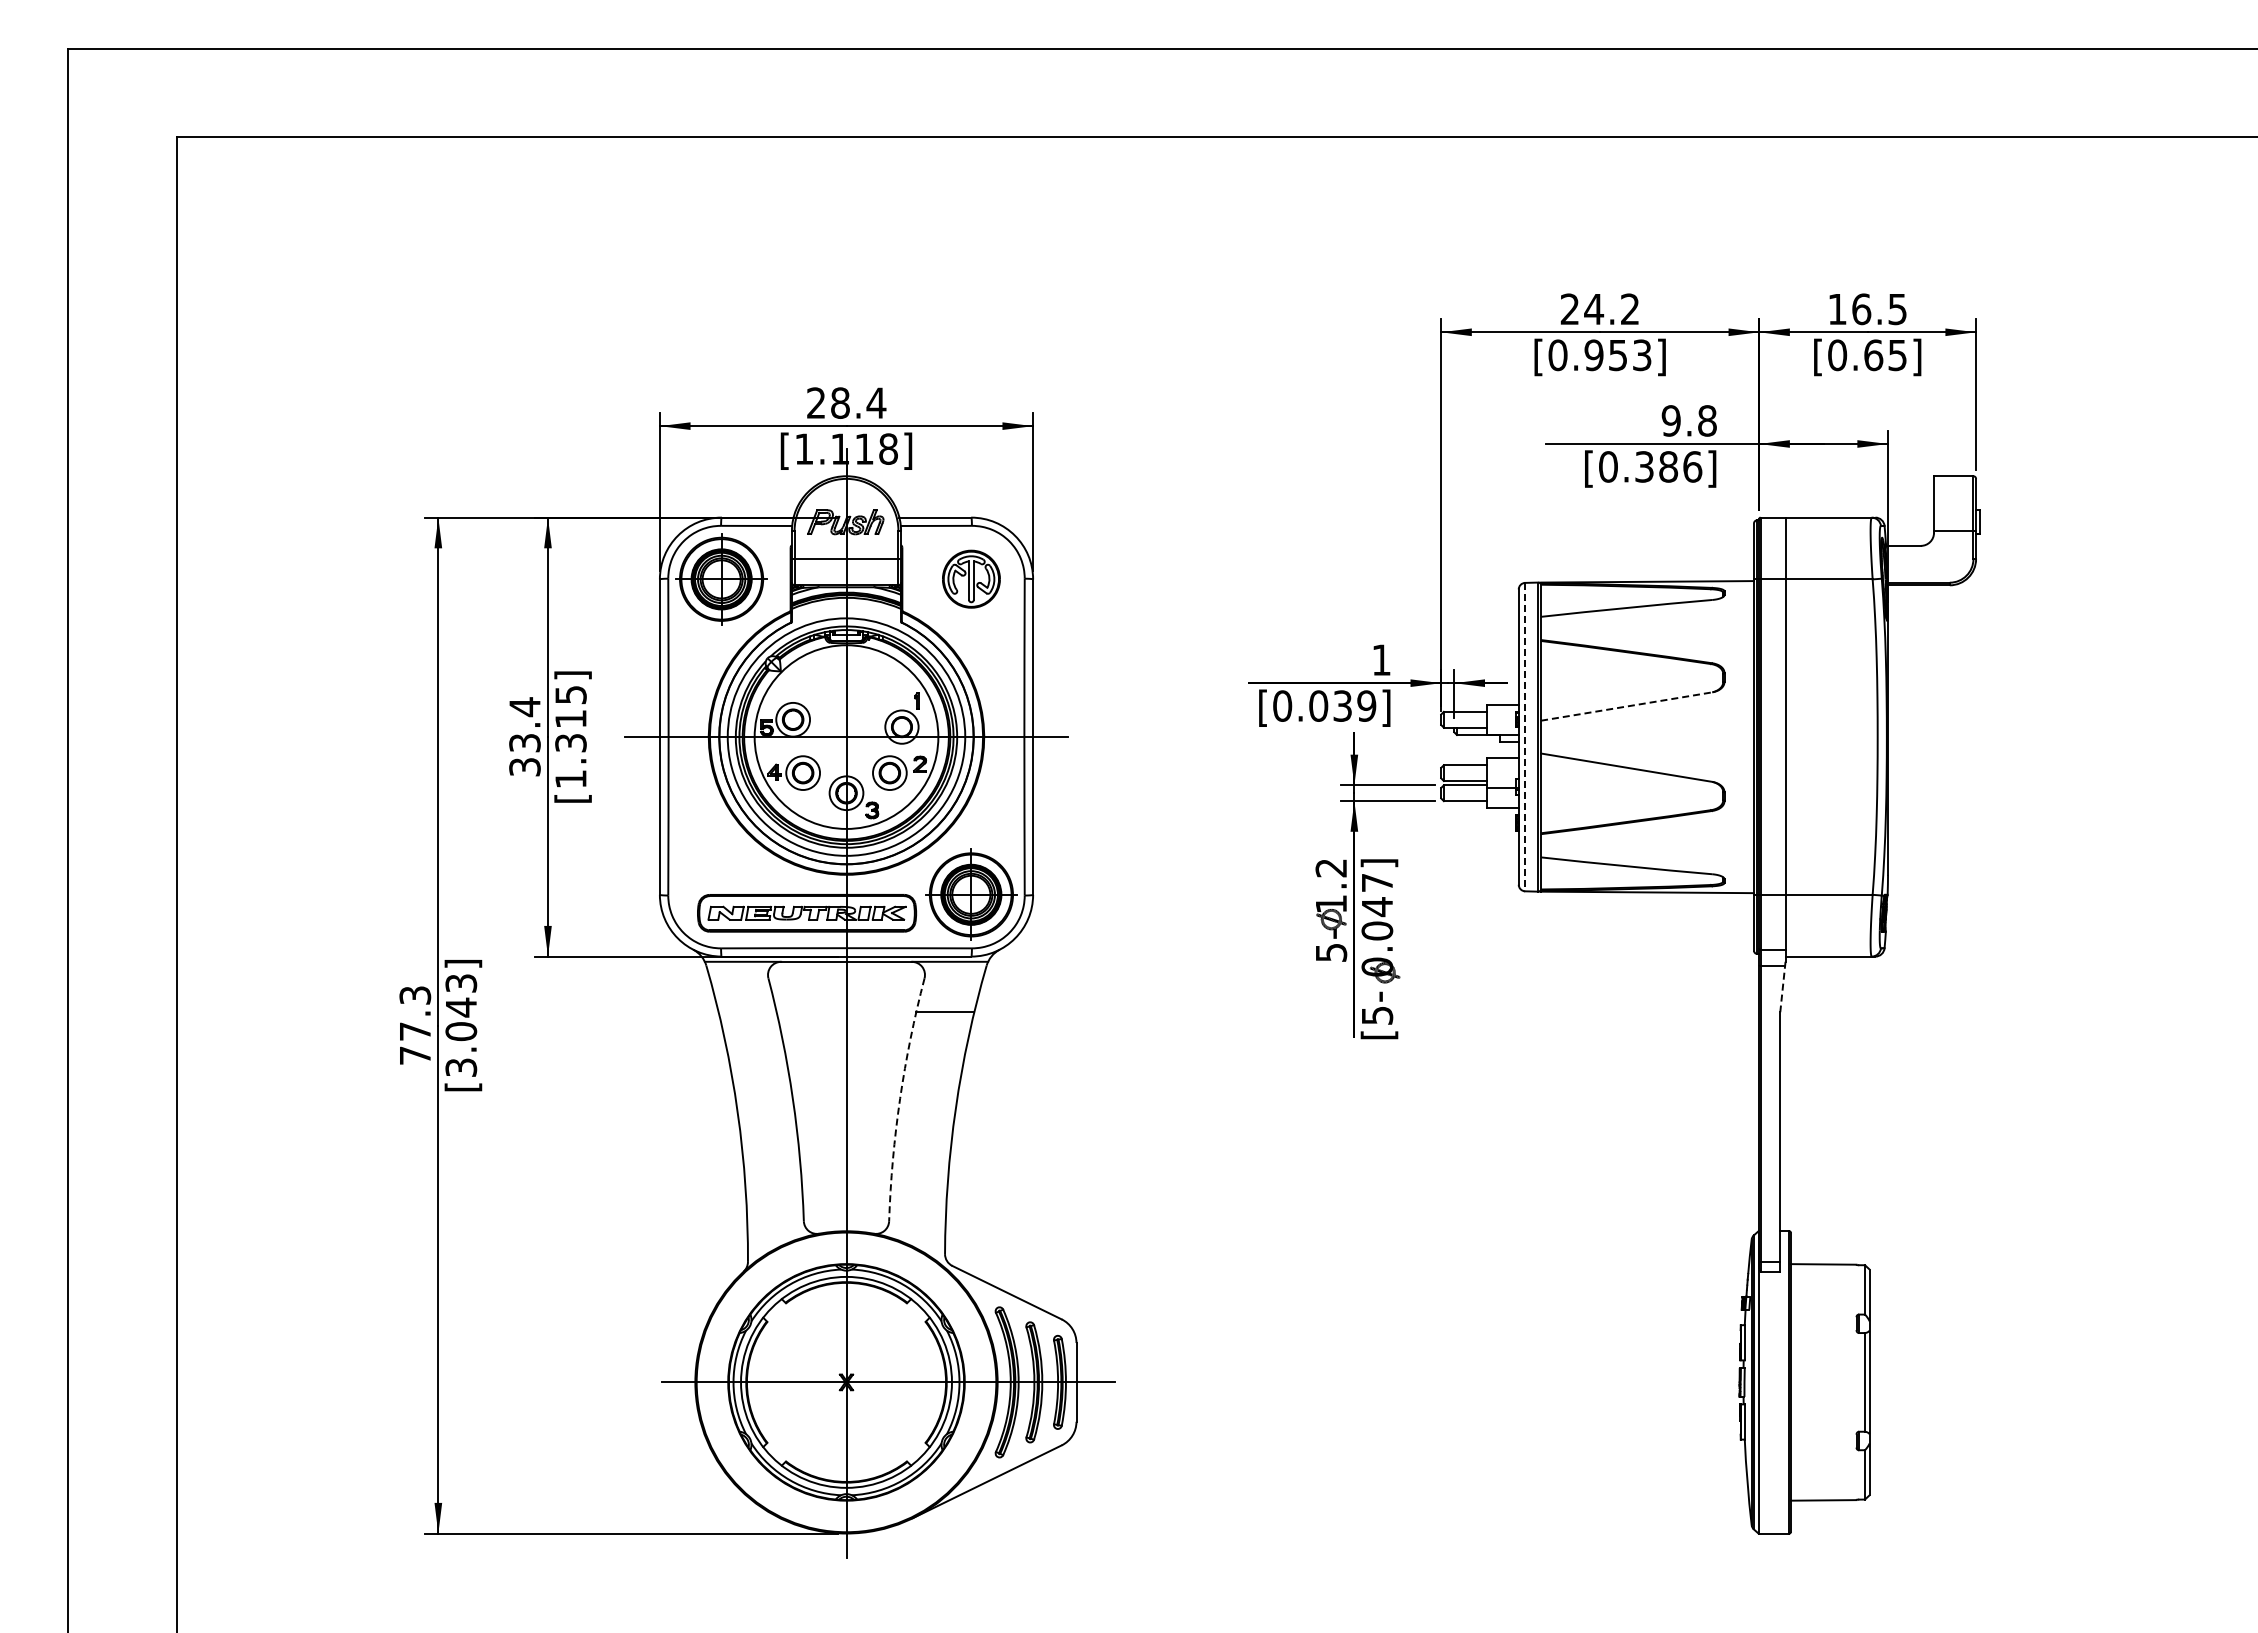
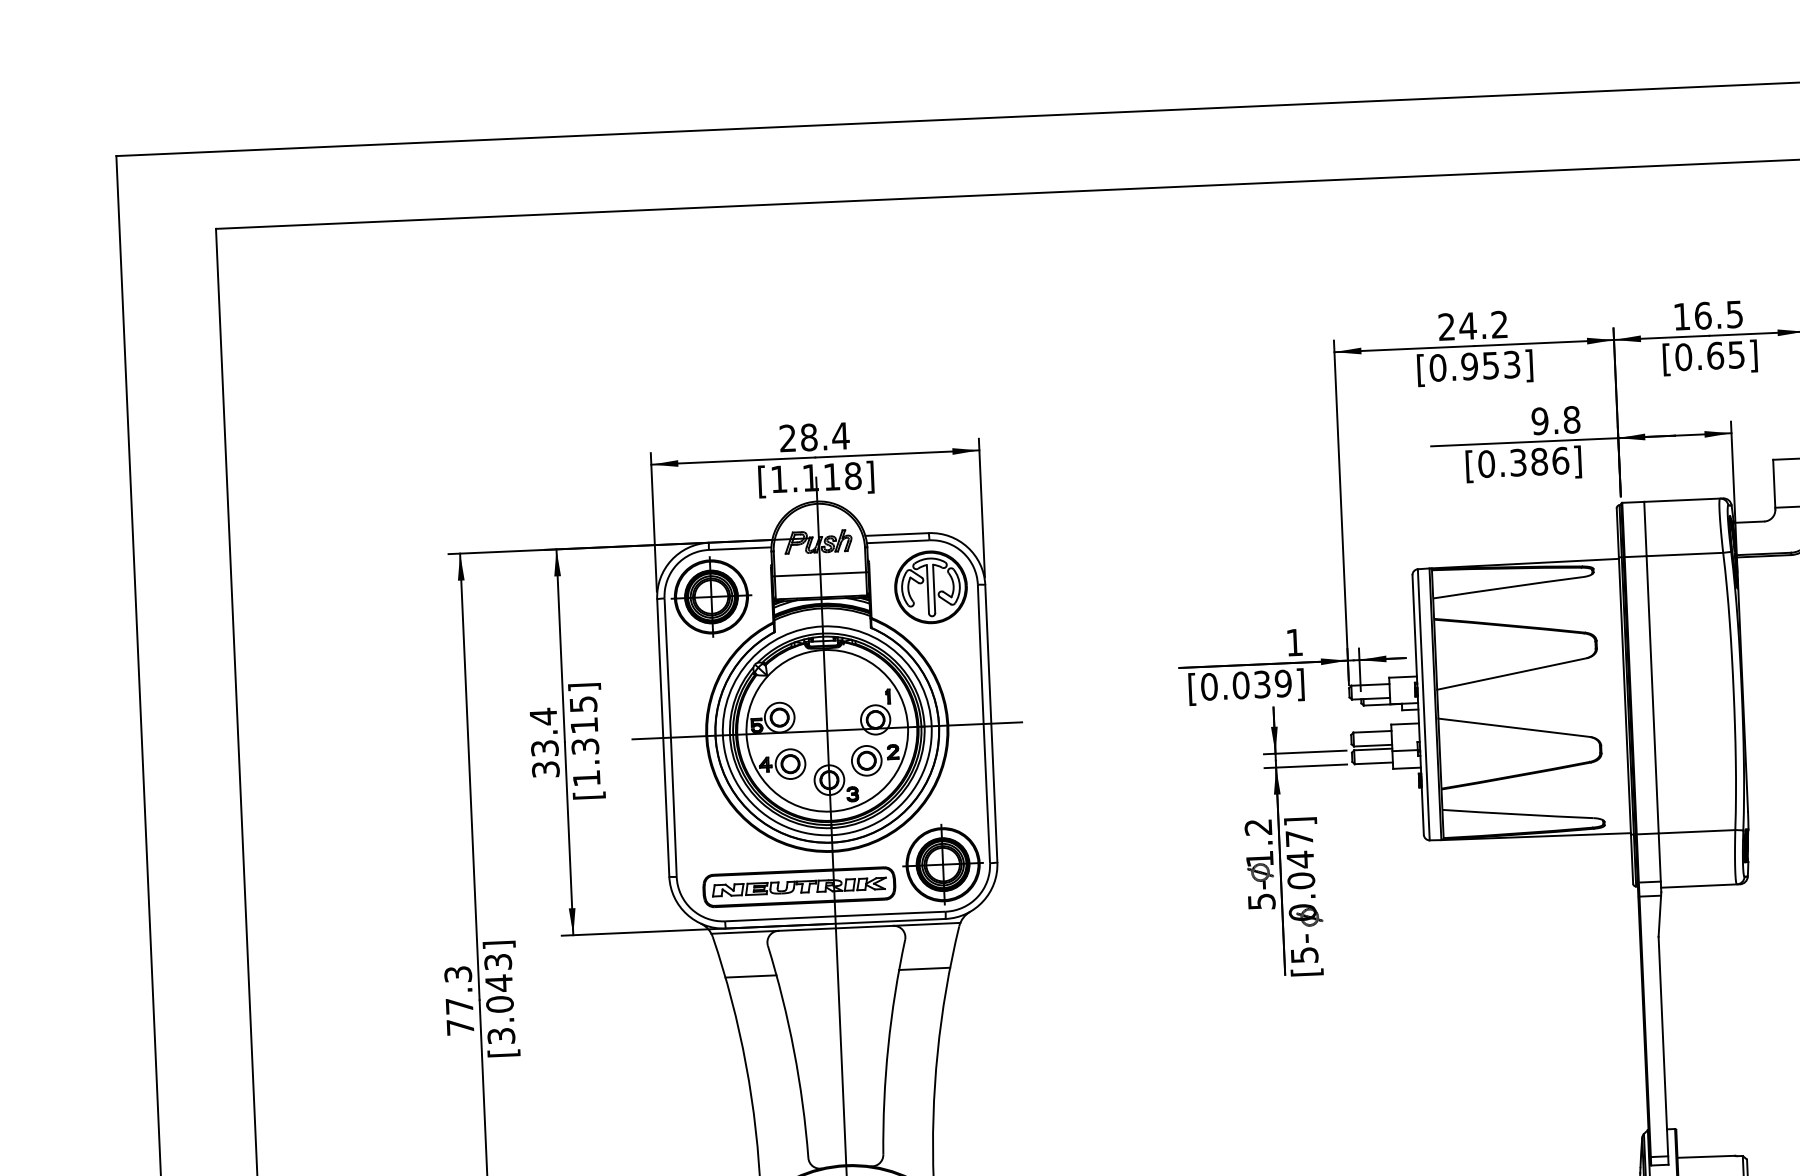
part: (971, 578) -> (931, 586), size x1.43
line: (1626, 706) -> (1511, 673), dashed -> solid
line: (1525, 737) -> (1424, 705), dashed -> solid
line: (1782, 987) -> (1659, 914), dashed -> solid
line: (747, 1012) -> (750, 976), added
arc: (900, 1098) -> (888, 1046), dashed -> solid

